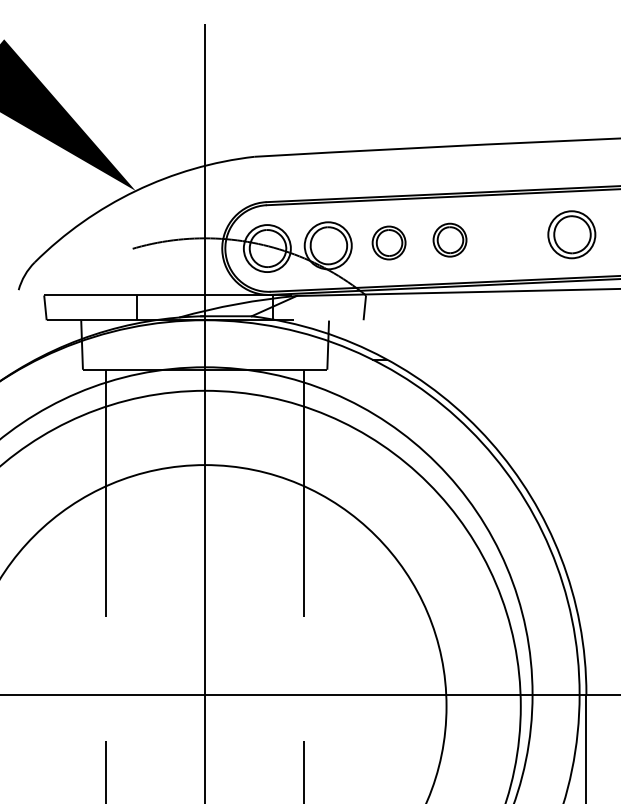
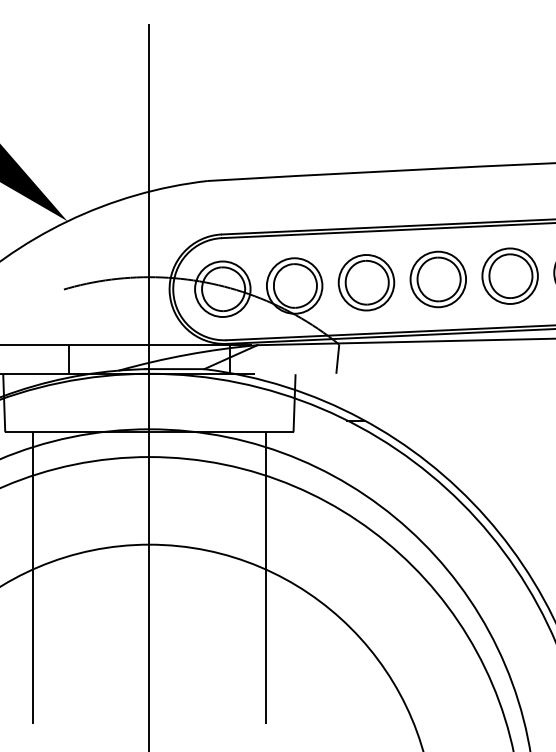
part: (510, 237) -> (509, 276), added
part: (449, 239) -> (437, 278), size x1.43
part: (388, 242) -> (365, 282), size x1.43

